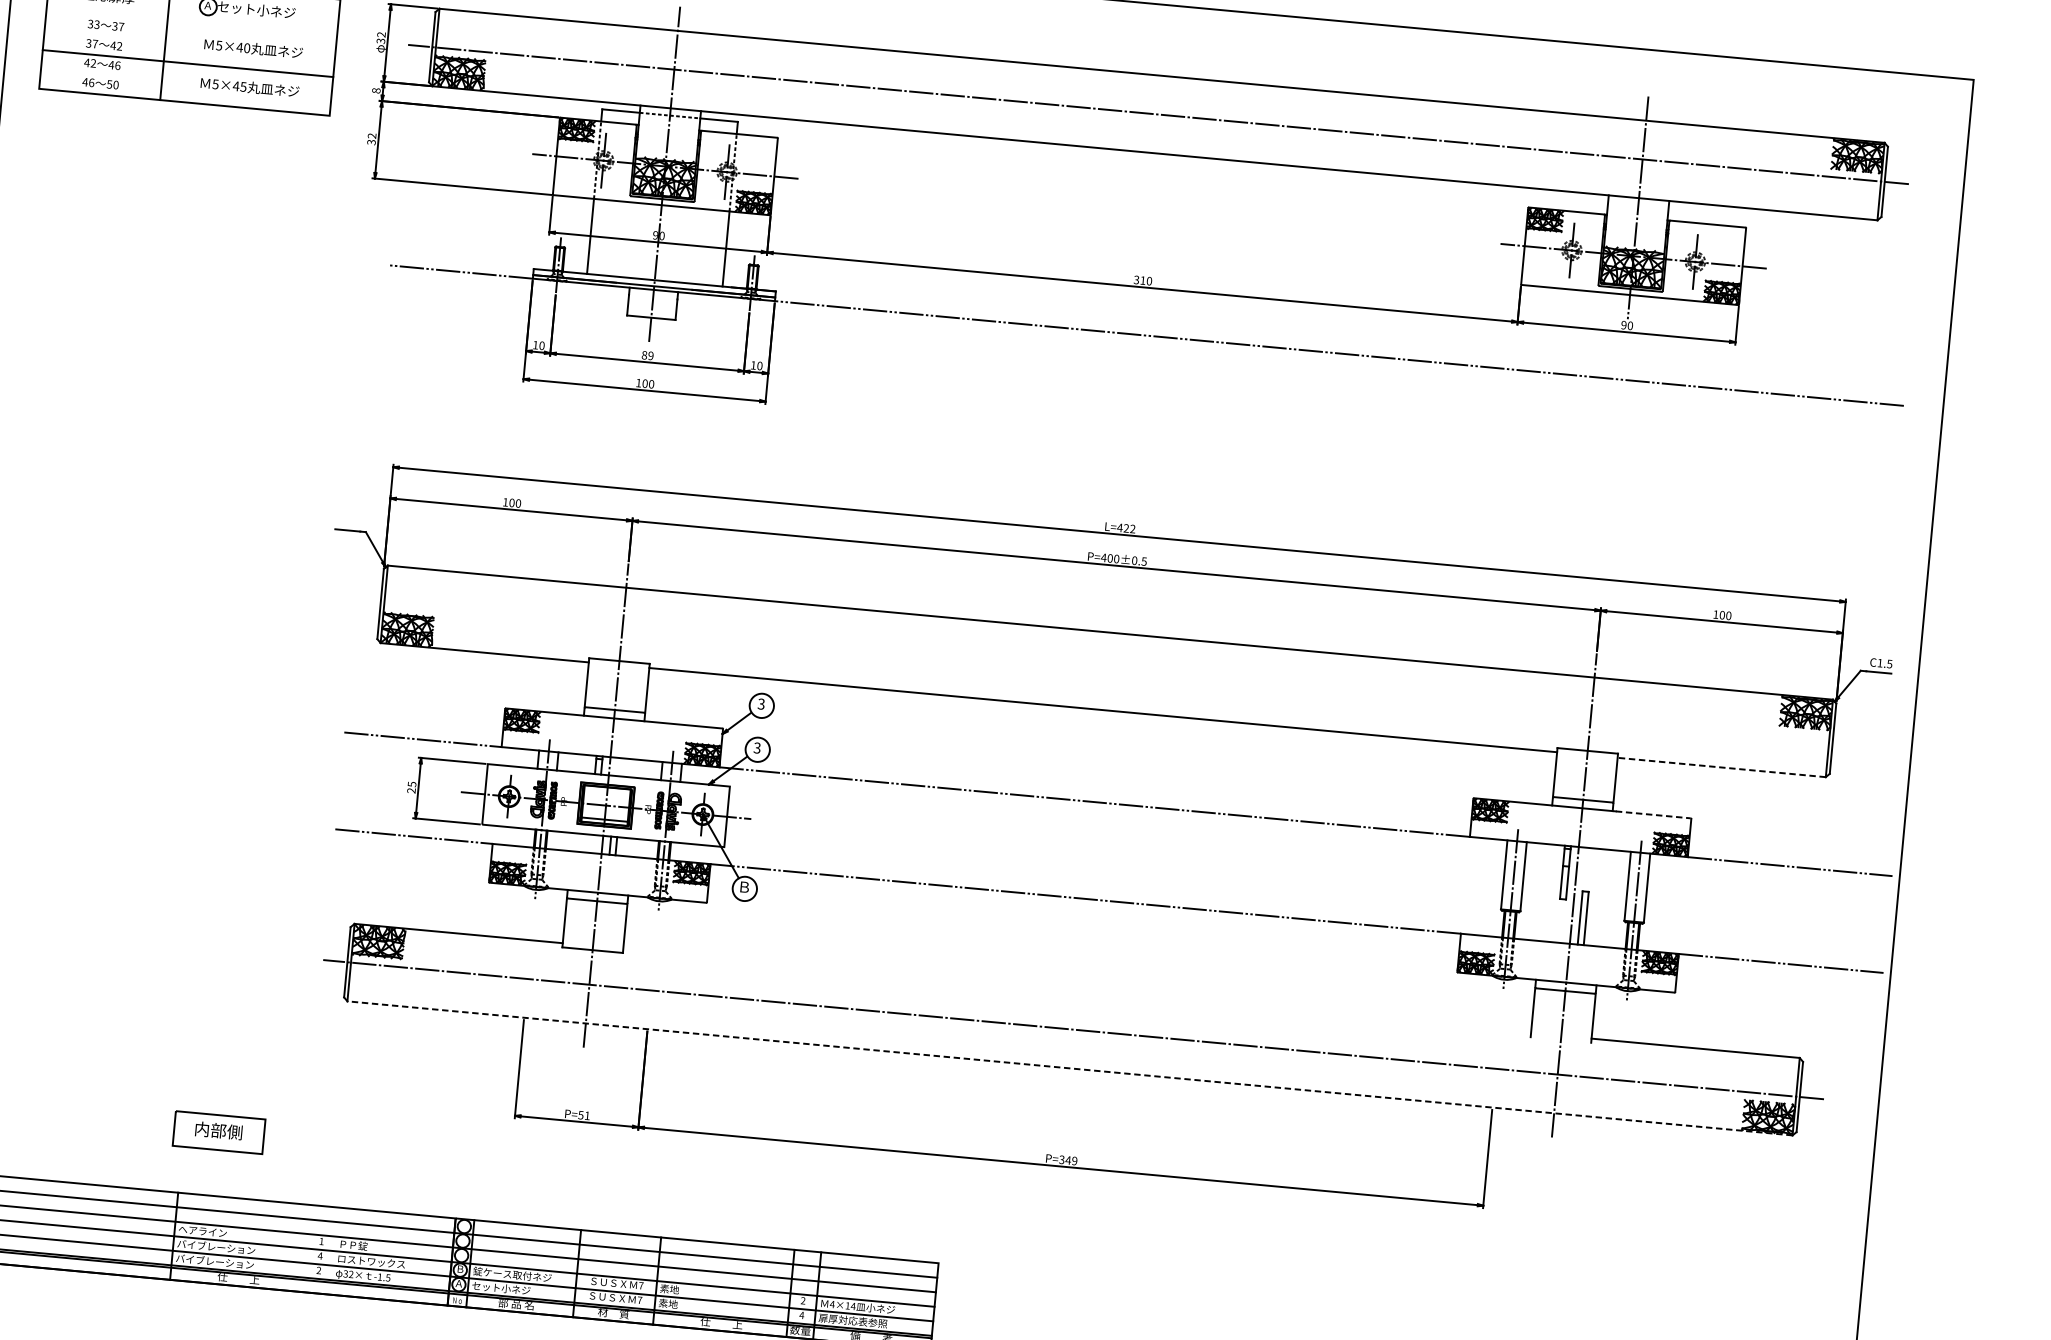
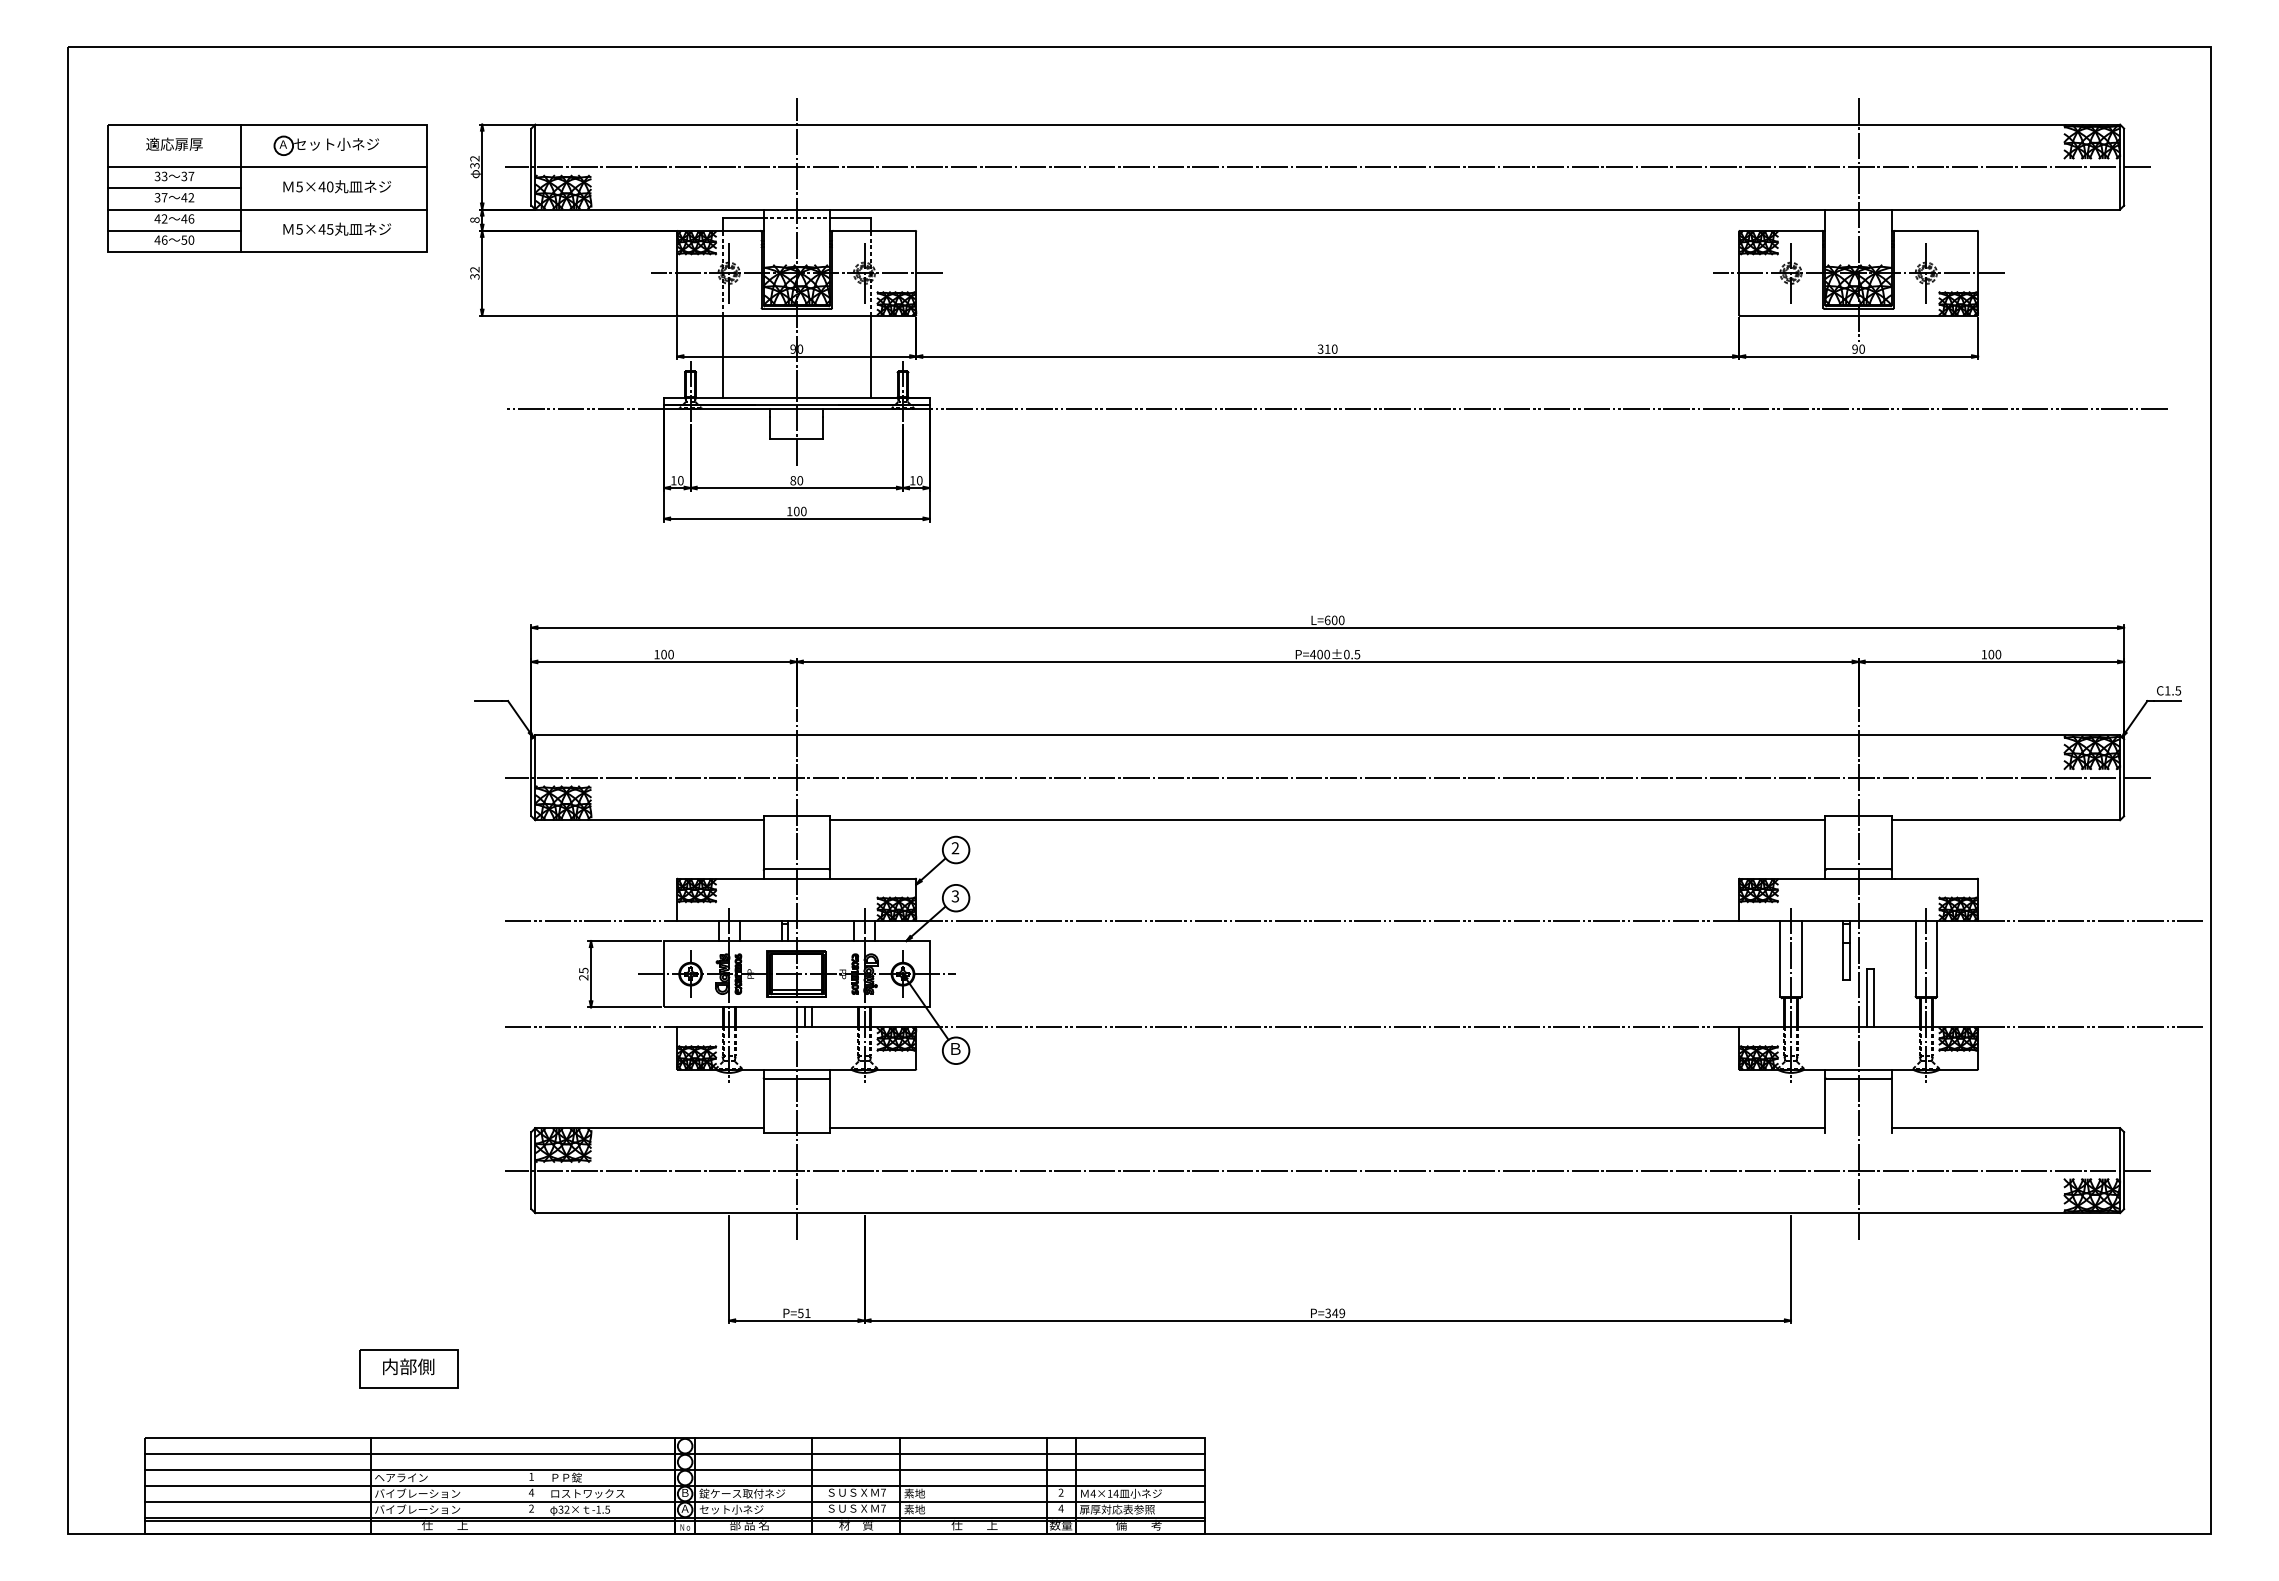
line: (191, 25) -> (267, 167), added
line: (105, 36) -> (174, 188), added
line: (101, 74) -> (174, 230), added
text: (651, 355) -> (800, 480), 89 -> 80
text: (1126, 528) -> (1334, 620), L=422 -> L=600
line: (1106, 671) -> (1327, 777), added
text: (761, 704) -> (955, 848), 3 -> 2
line: (1721, 767) -> (2005, 820), dashed -> solid
line: (1653, 814) -> (1936, 878), dashed -> solid
line: (1076, 991) -> (1327, 1128), added
line: (1069, 1068) -> (1327, 1213), dashed -> solid

